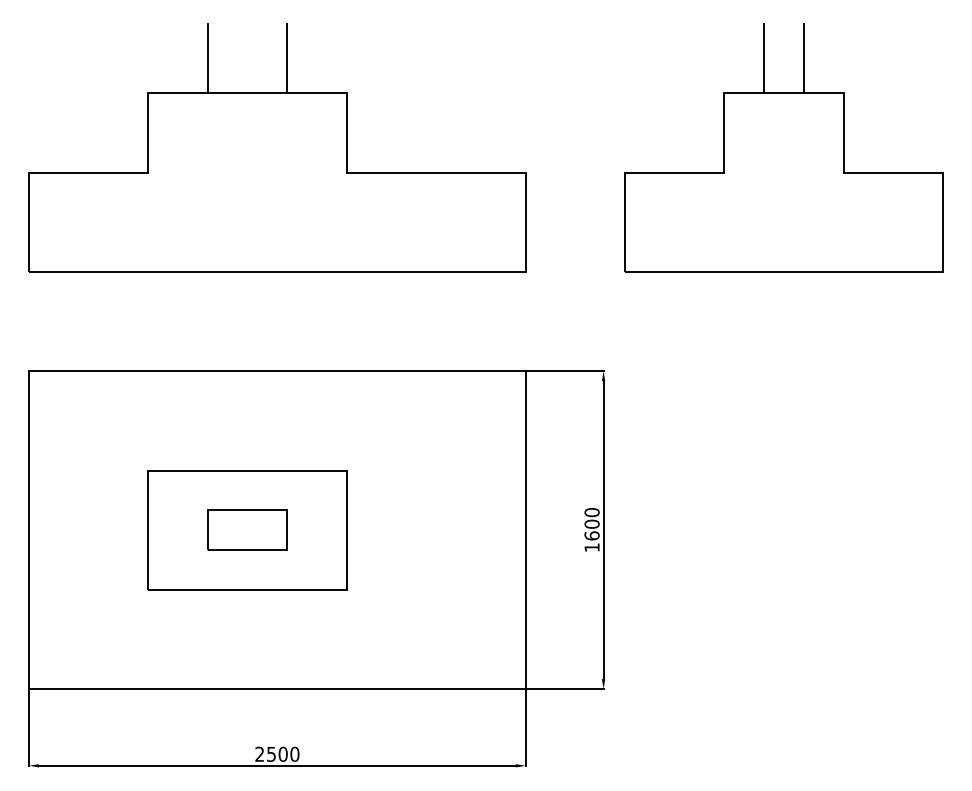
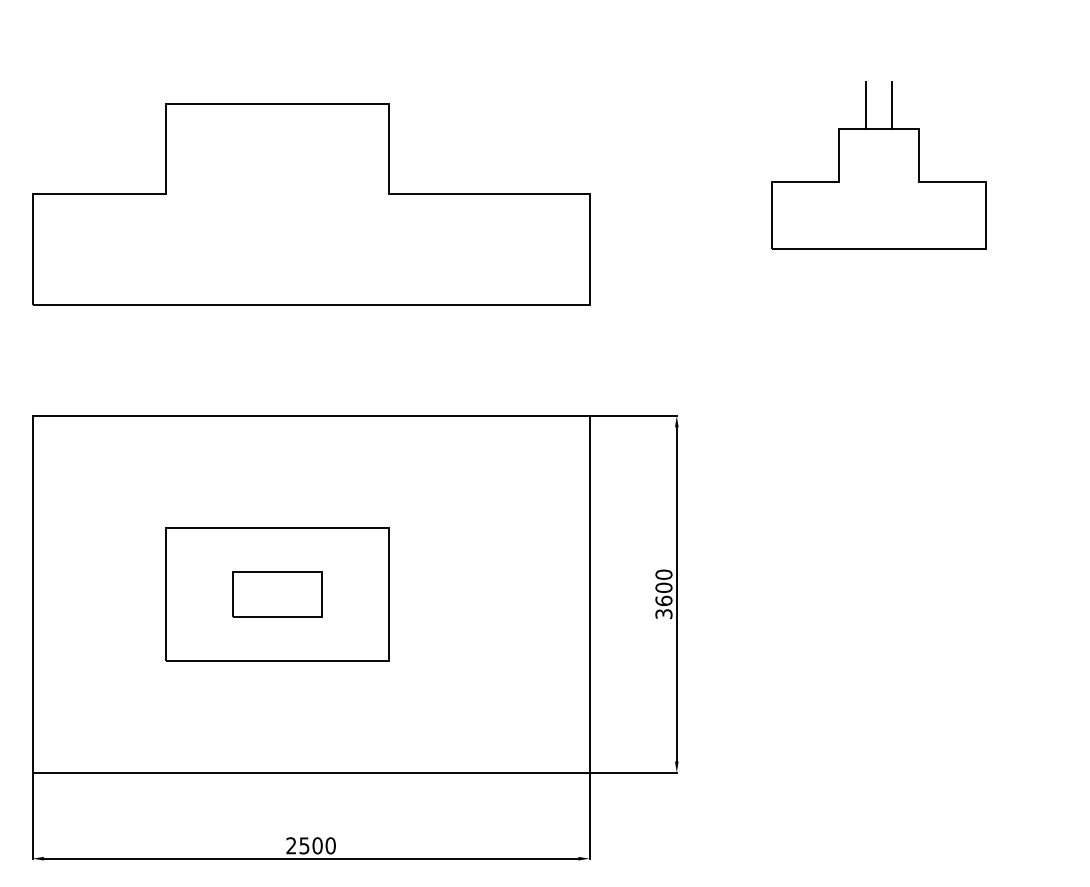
line: (208, 58) -> (233, 65), removed
line: (287, 58) -> (322, 65), removed
part: (783, 147) -> (878, 165), size x0.6
text: (591, 548) -> (663, 614), 1600 -> 3600

